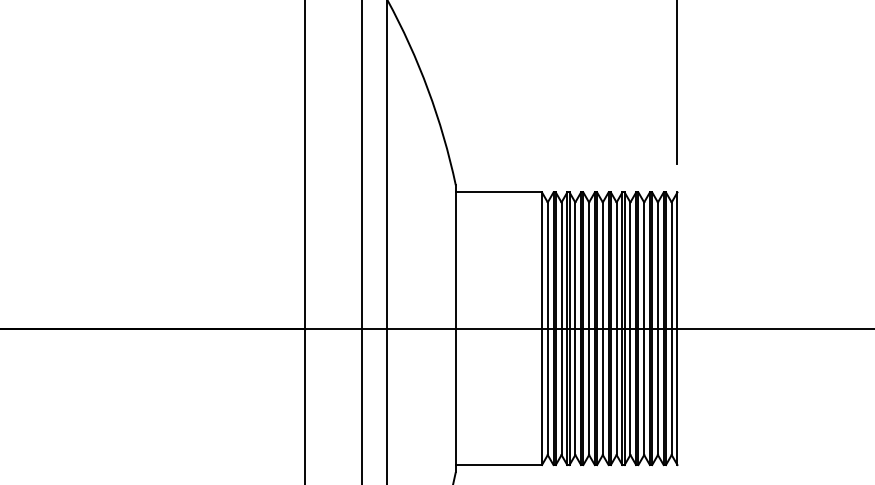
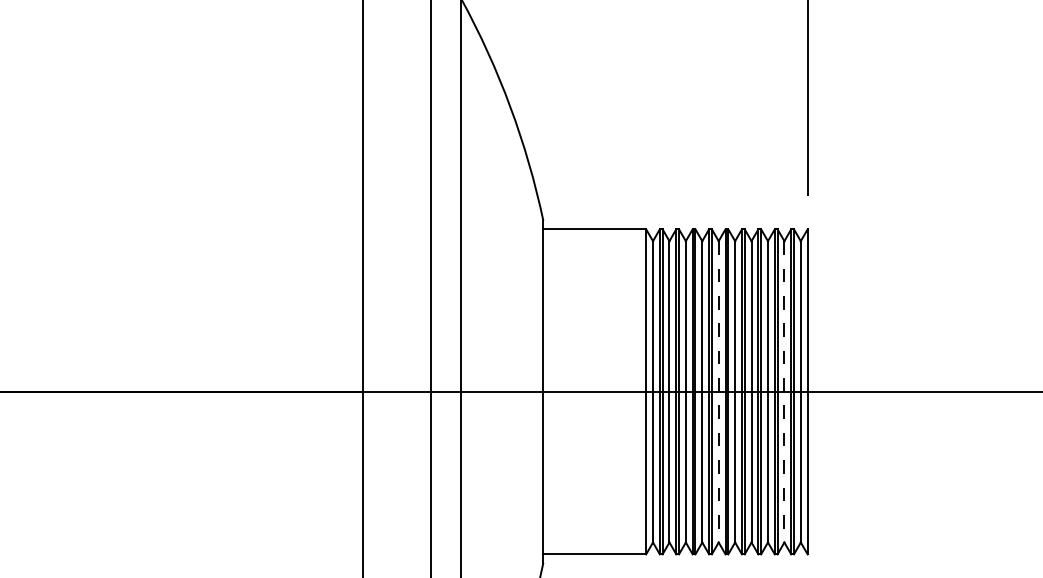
line: (602, 328) -> (718, 391), solid -> dashed
line: (658, 328) -> (784, 391), solid -> dashed

